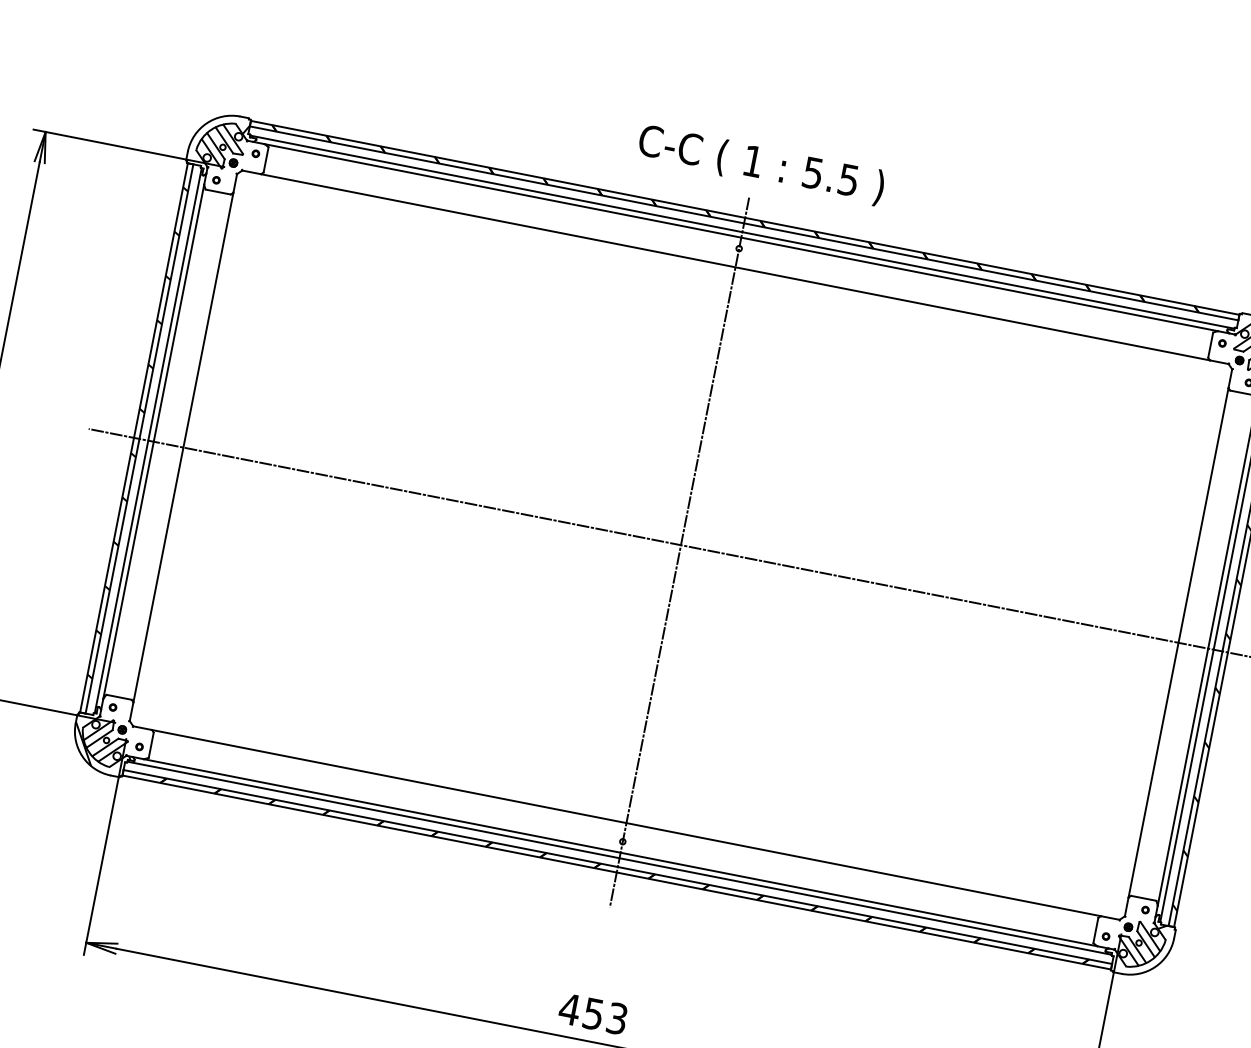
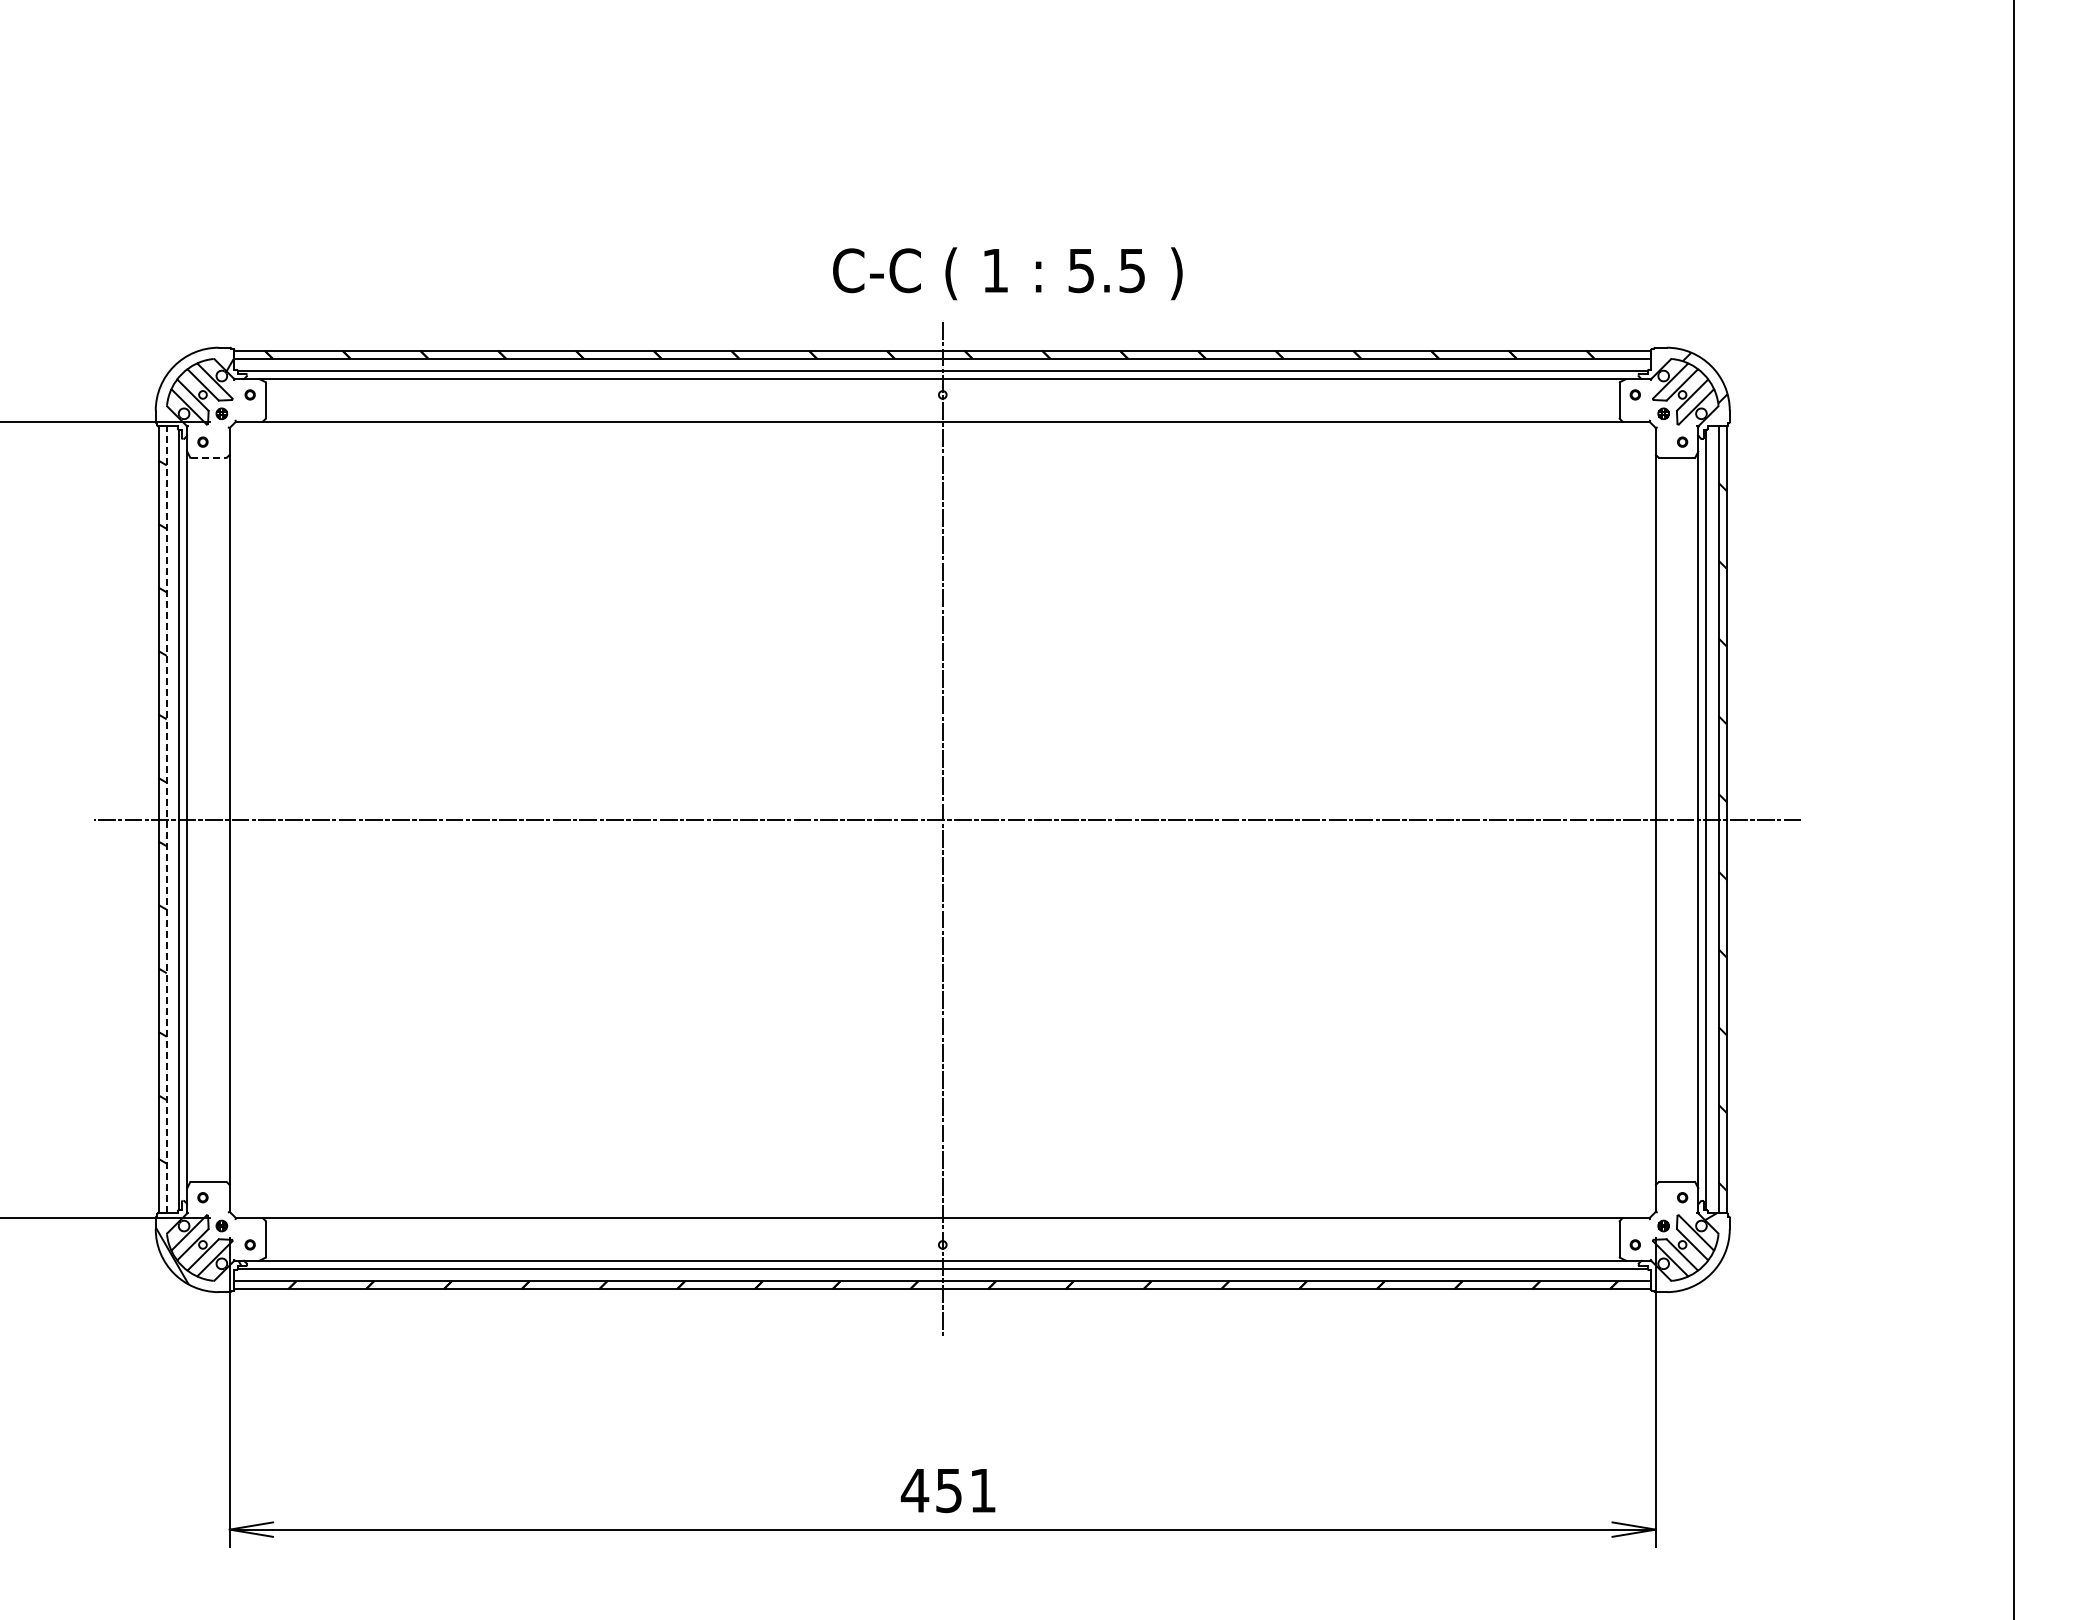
text: (761, 164) -> (1007, 273), moved
line: (218, 191) -> (208, 457), solid -> dashed
line: (139, 438) -> (166, 819), solid -> dashed
text: (616, 1018) -> (982, 1490), 453 -> 451

